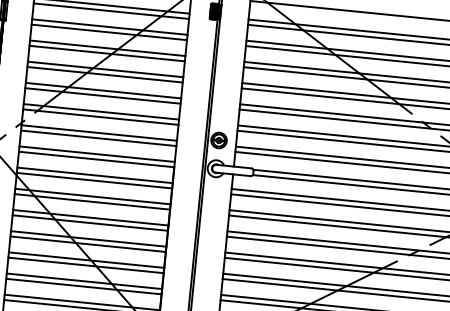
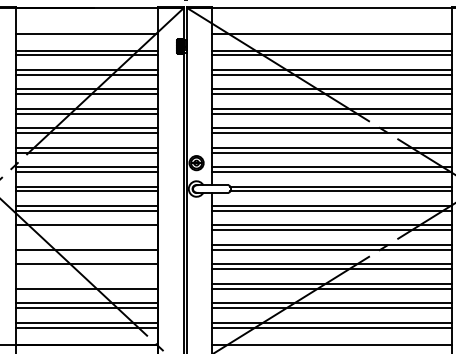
line: (91, 201) -> (86, 230), removed
line: (90, 217) -> (86, 244), removed
line: (87, 244) -> (86, 269), removed
line: (85, 259) -> (86, 283), removed

